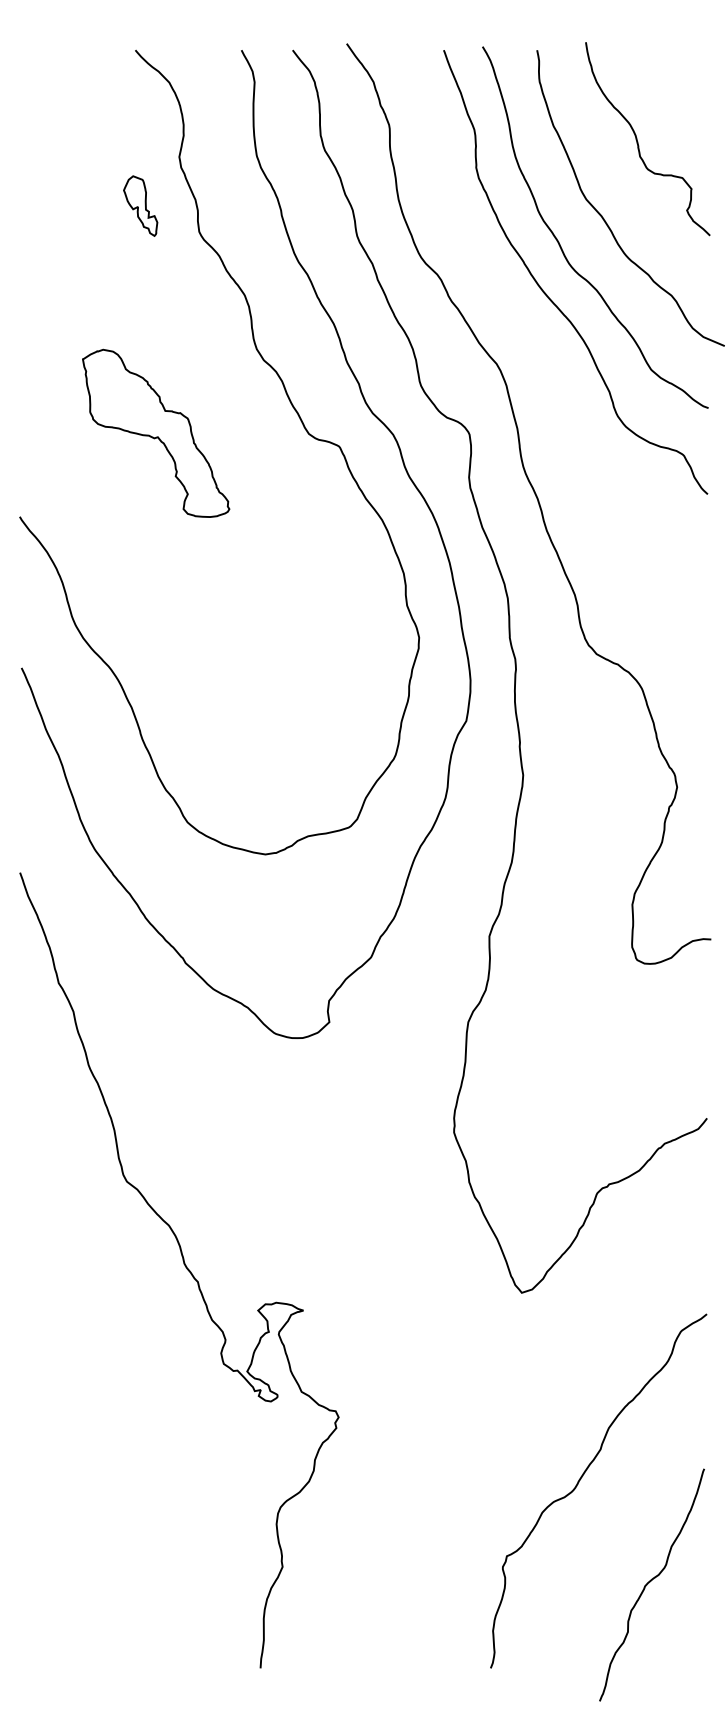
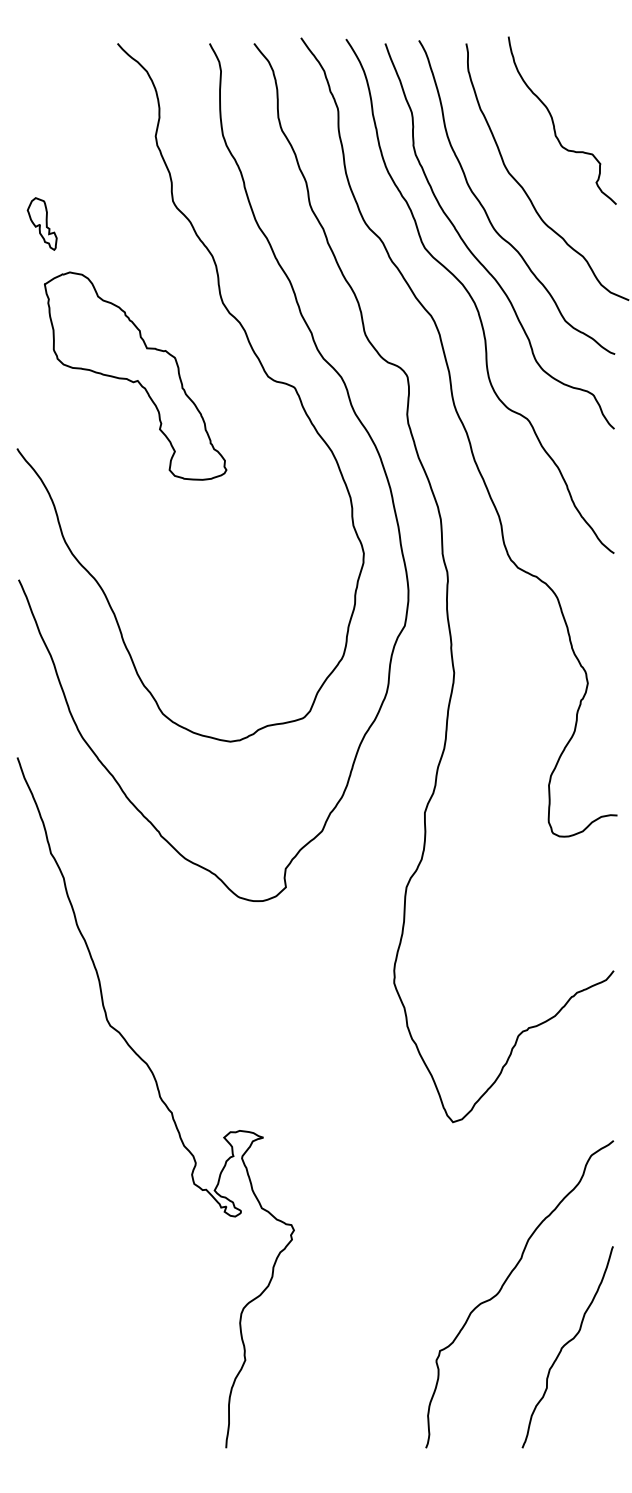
part: (140, 205) -> (42, 223), moved
curve: (545, 344) -> (473, 298), added
part: (155, 433) -> (135, 376), size x1.43
curve: (650, 1582) -> (566, 1345), moved

